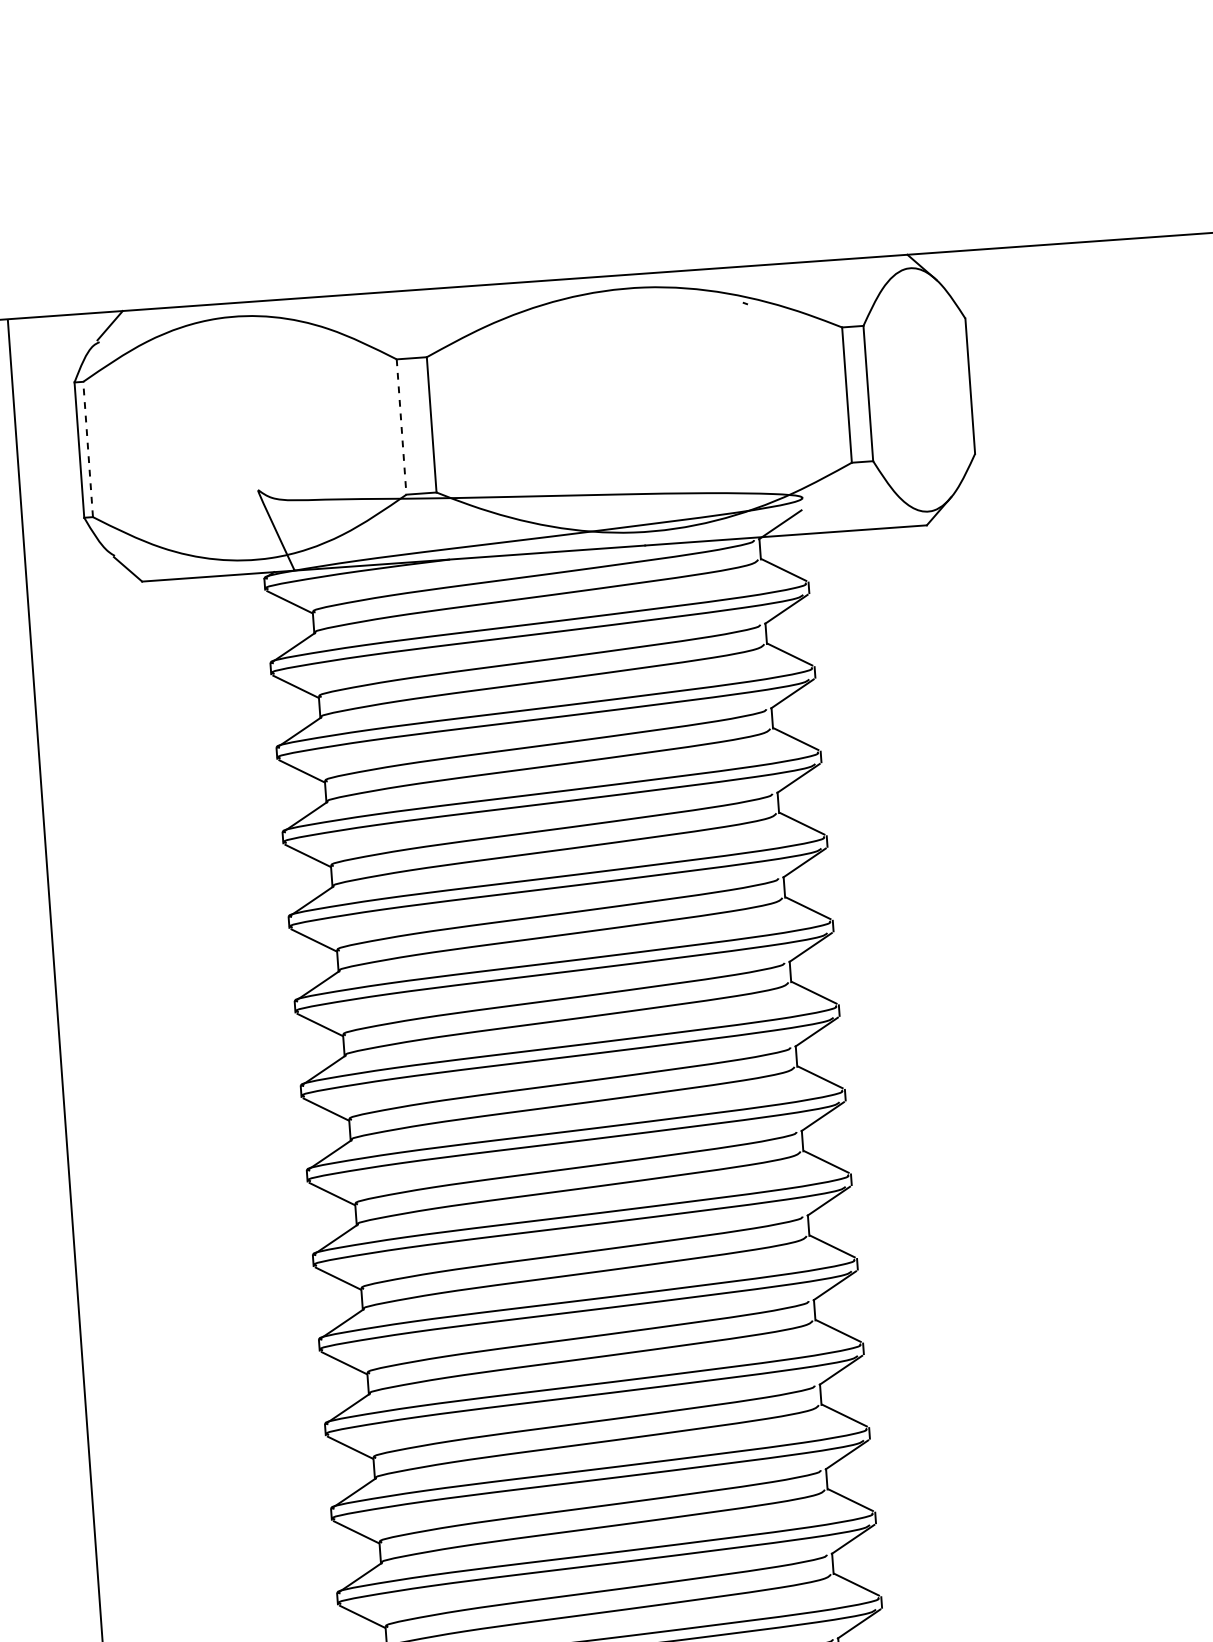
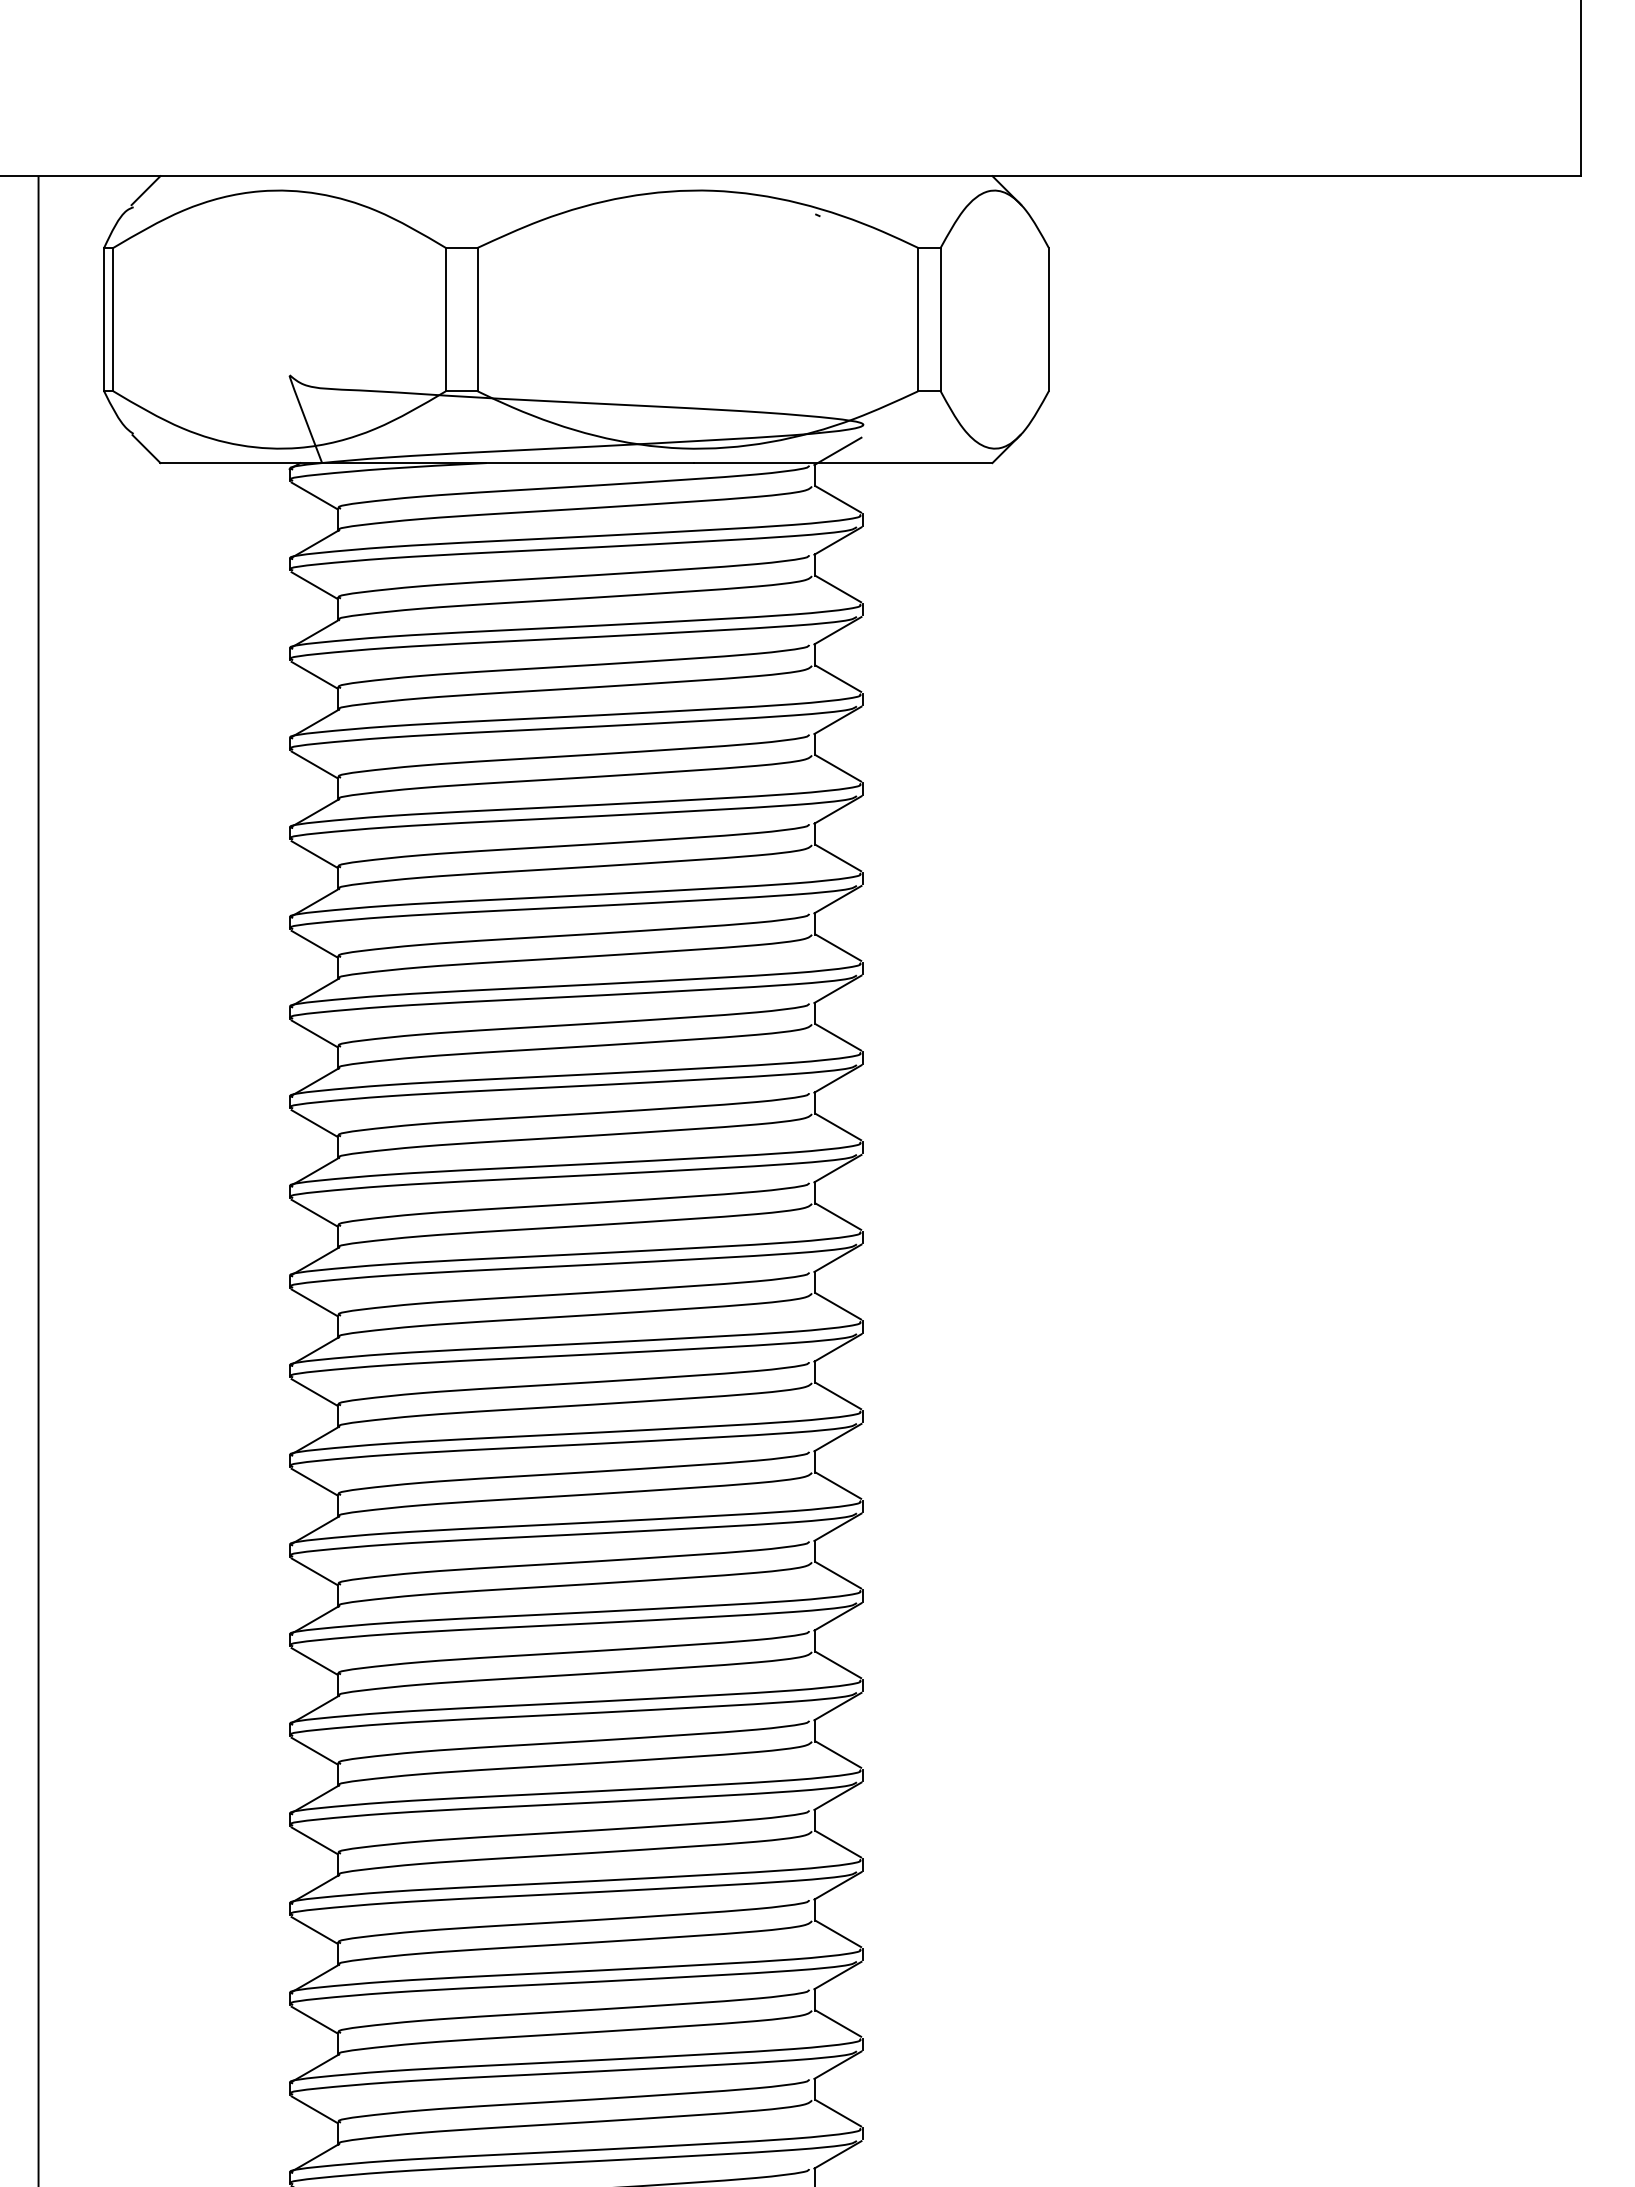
line: (401, 426) -> (445, 319), dashed -> solid
line: (88, 449) -> (113, 319), dashed -> solid

